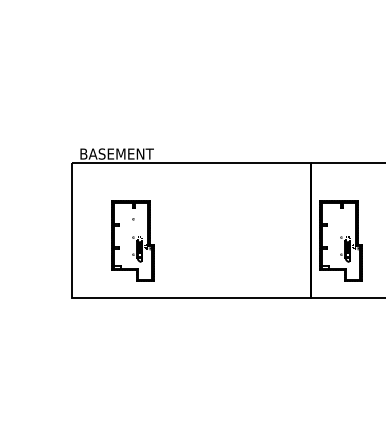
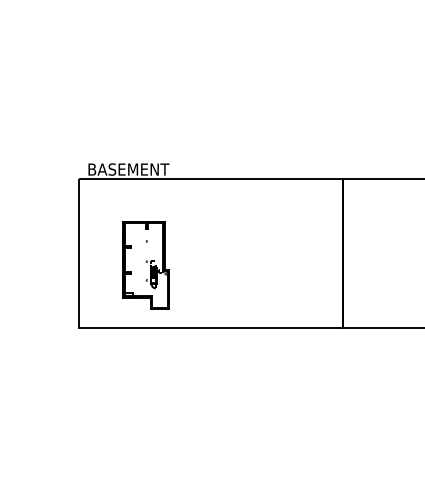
part: (340, 240) -> (375, 264), removed

